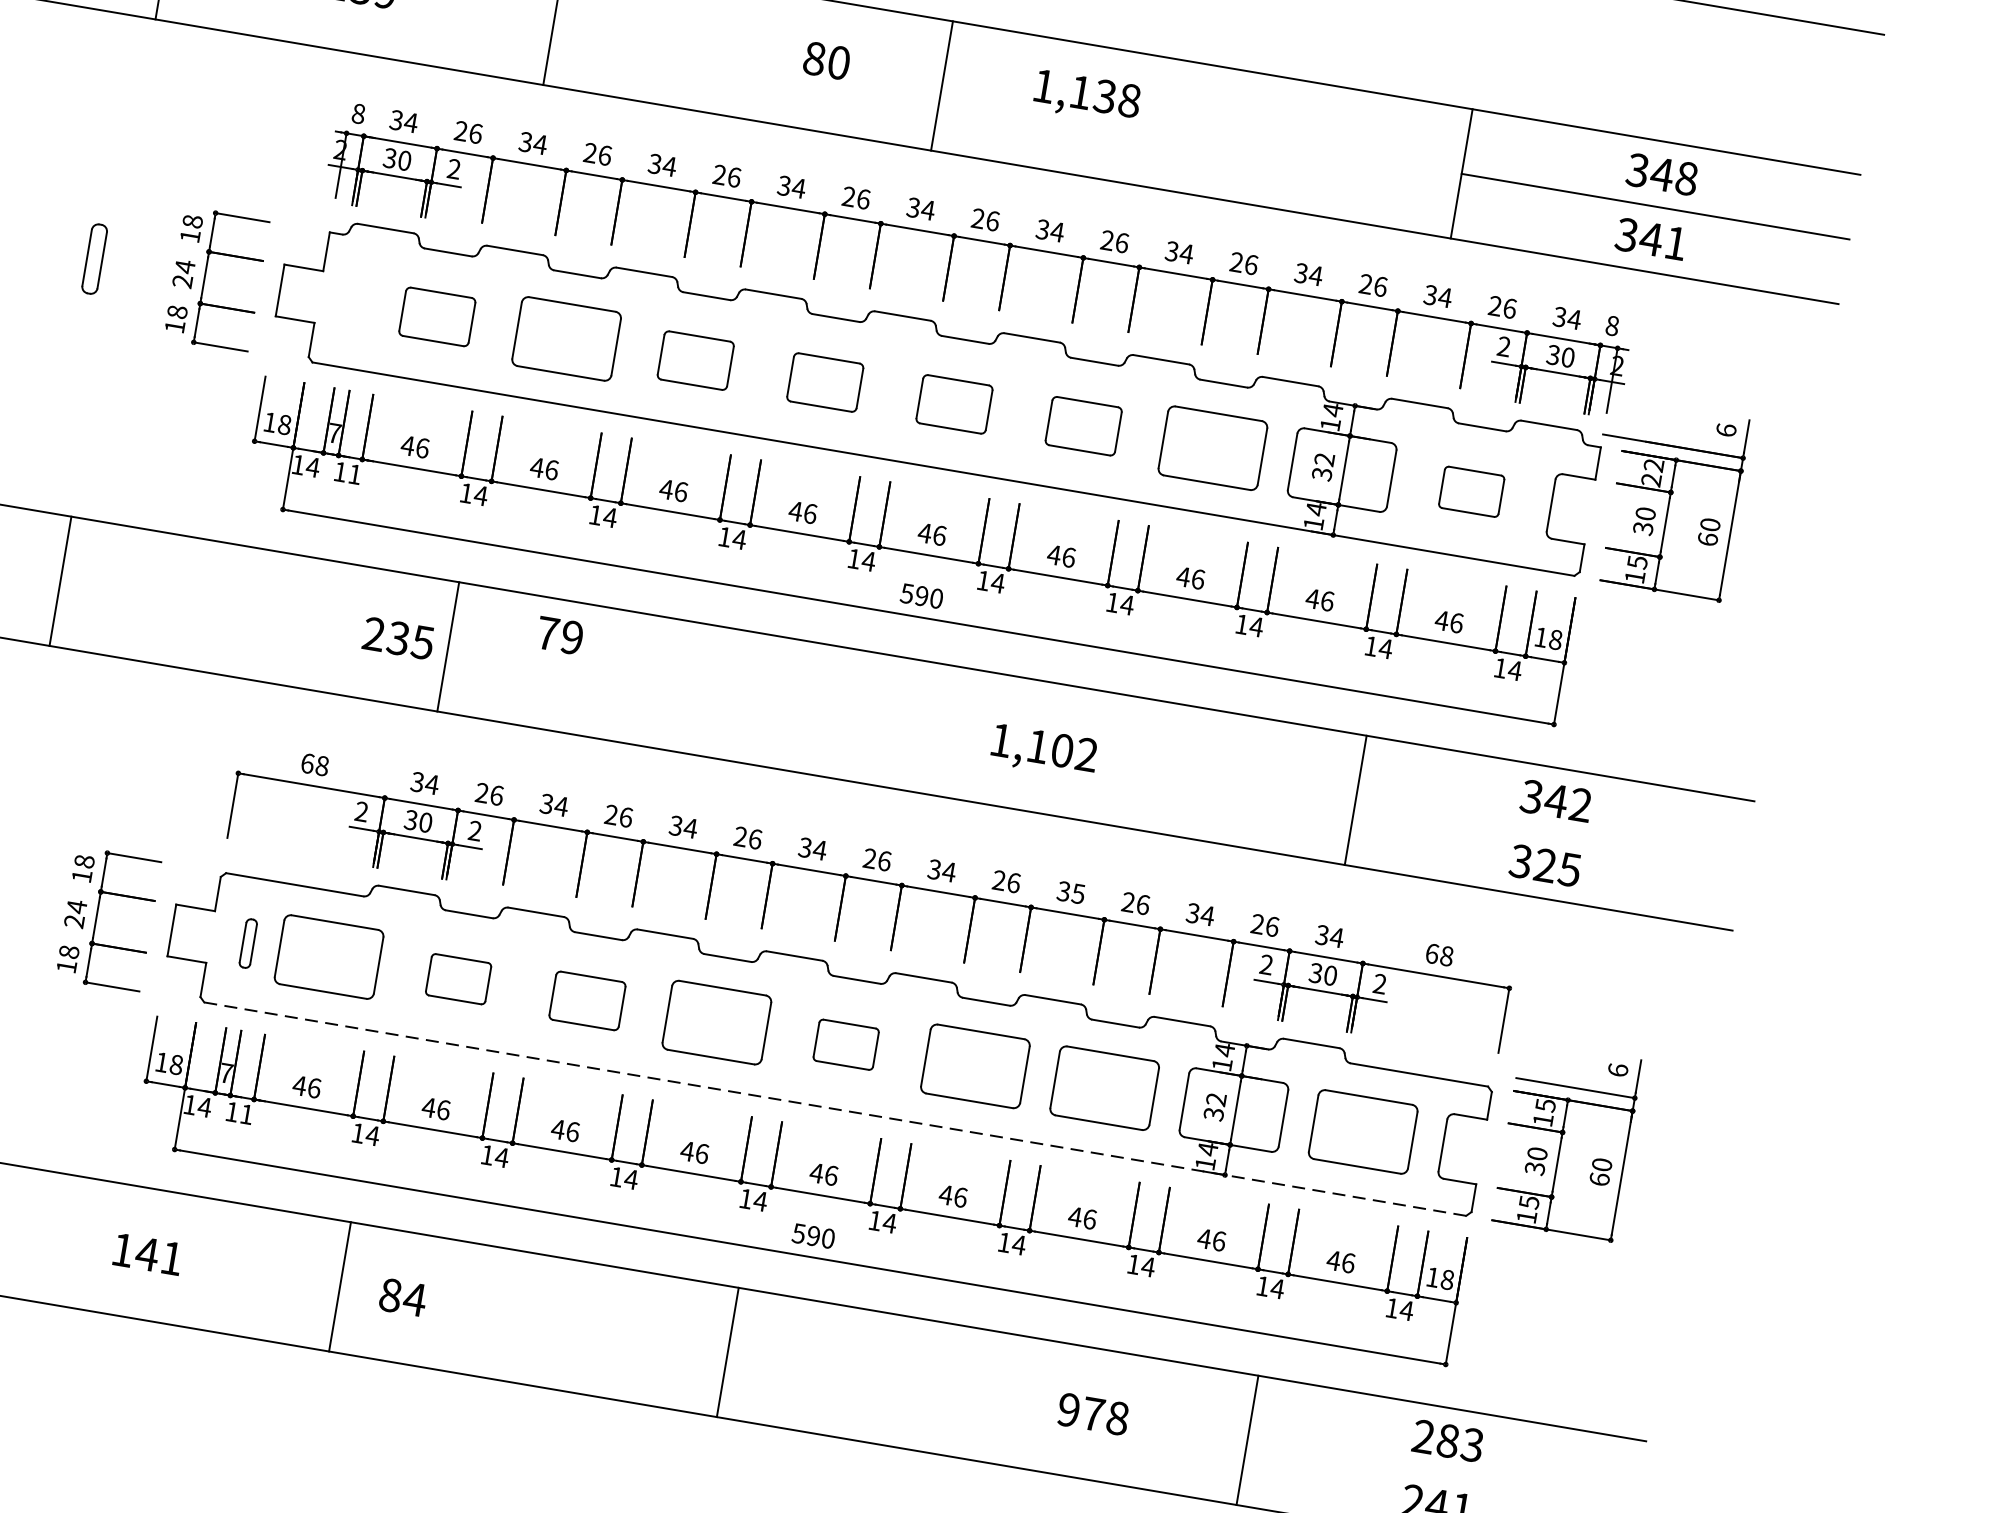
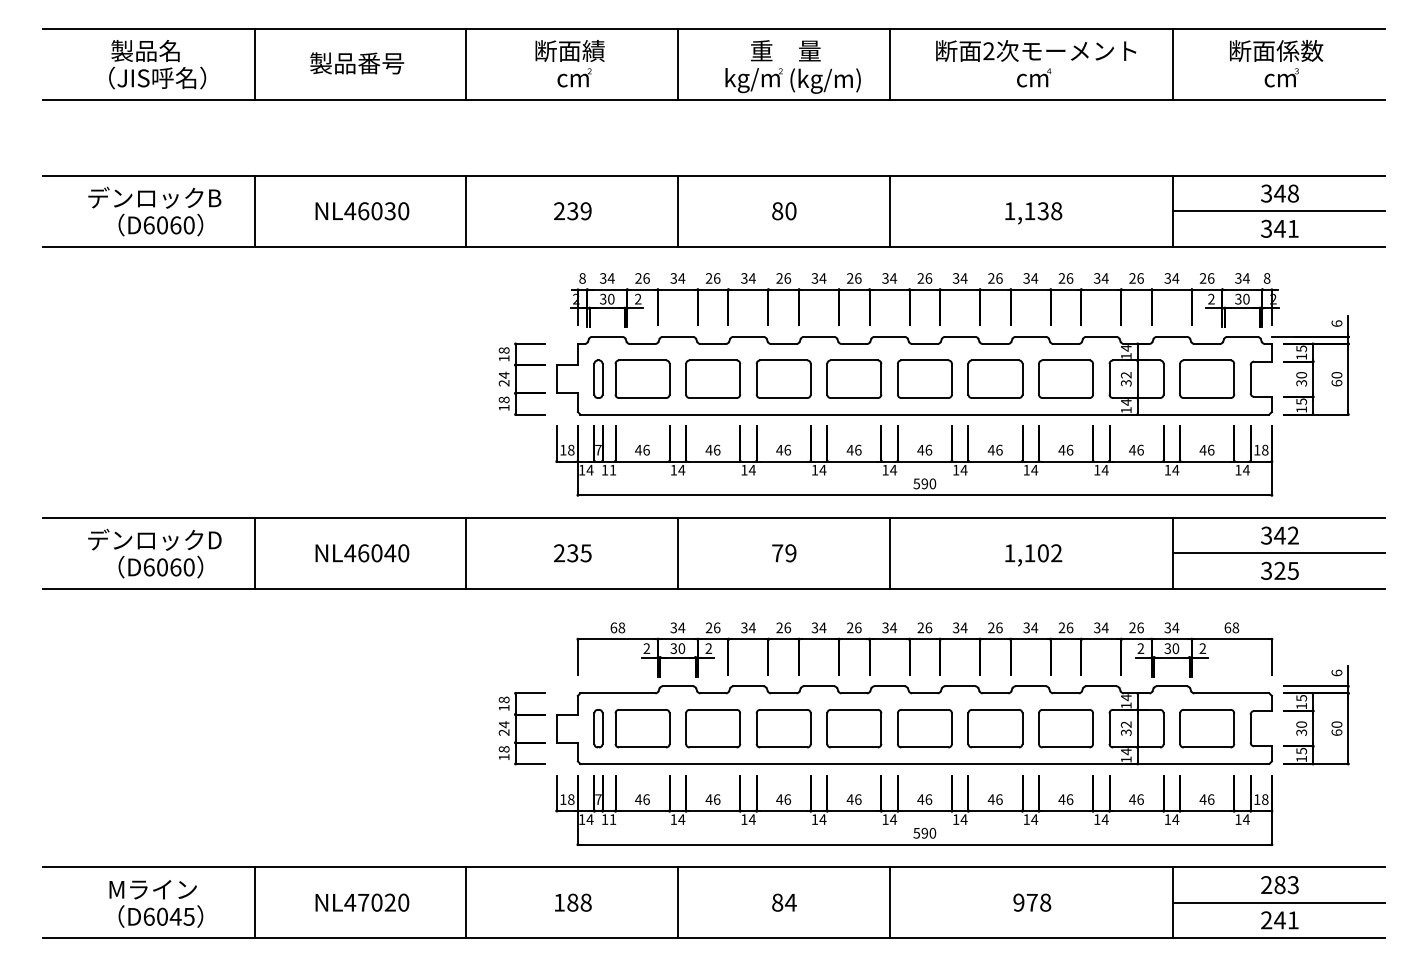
text: (827, 61) -> (784, 211), moved
text: (1086, 97) -> (1033, 213), moved
part: (94, 257) -> (598, 378), moved
part: (437, 315) -> (642, 378), size x1.43
part: (695, 359) -> (783, 378), size x1.43
part: (825, 381) -> (854, 378), size x1.43
part: (953, 403) -> (924, 378), size x1.43
part: (1083, 425) -> (995, 378), size x1.43
text: (1652, 472) -> (1301, 352), 22 -> 15
part: (1472, 490) -> (1207, 378), size x1.67
text: (560, 636) -> (784, 553), moved
text: (397, 638) -> (572, 553), moved
line: (835, 712) -> (889, 553), added
text: (1043, 751) -> (1033, 555), moved
line: (1549, 833) -> (1279, 553), added
text: (1078, 893) -> (1034, 627), 35 -> 34
part: (248, 943) -> (598, 728), size x1.43
part: (459, 978) -> (713, 728), size x1.67
part: (587, 1000) -> (783, 728), size x1.43
part: (845, 1044) -> (924, 728), size x1.67
line: (836, 1108) -> (925, 763), dashed -> solid
text: (157, 1255) -> (578, 902), 141 -> 188
text: (403, 1297) -> (784, 902), moved
text: (1093, 1413) -> (1032, 902), moved
line: (1441, 1472) -> (1279, 902), added

